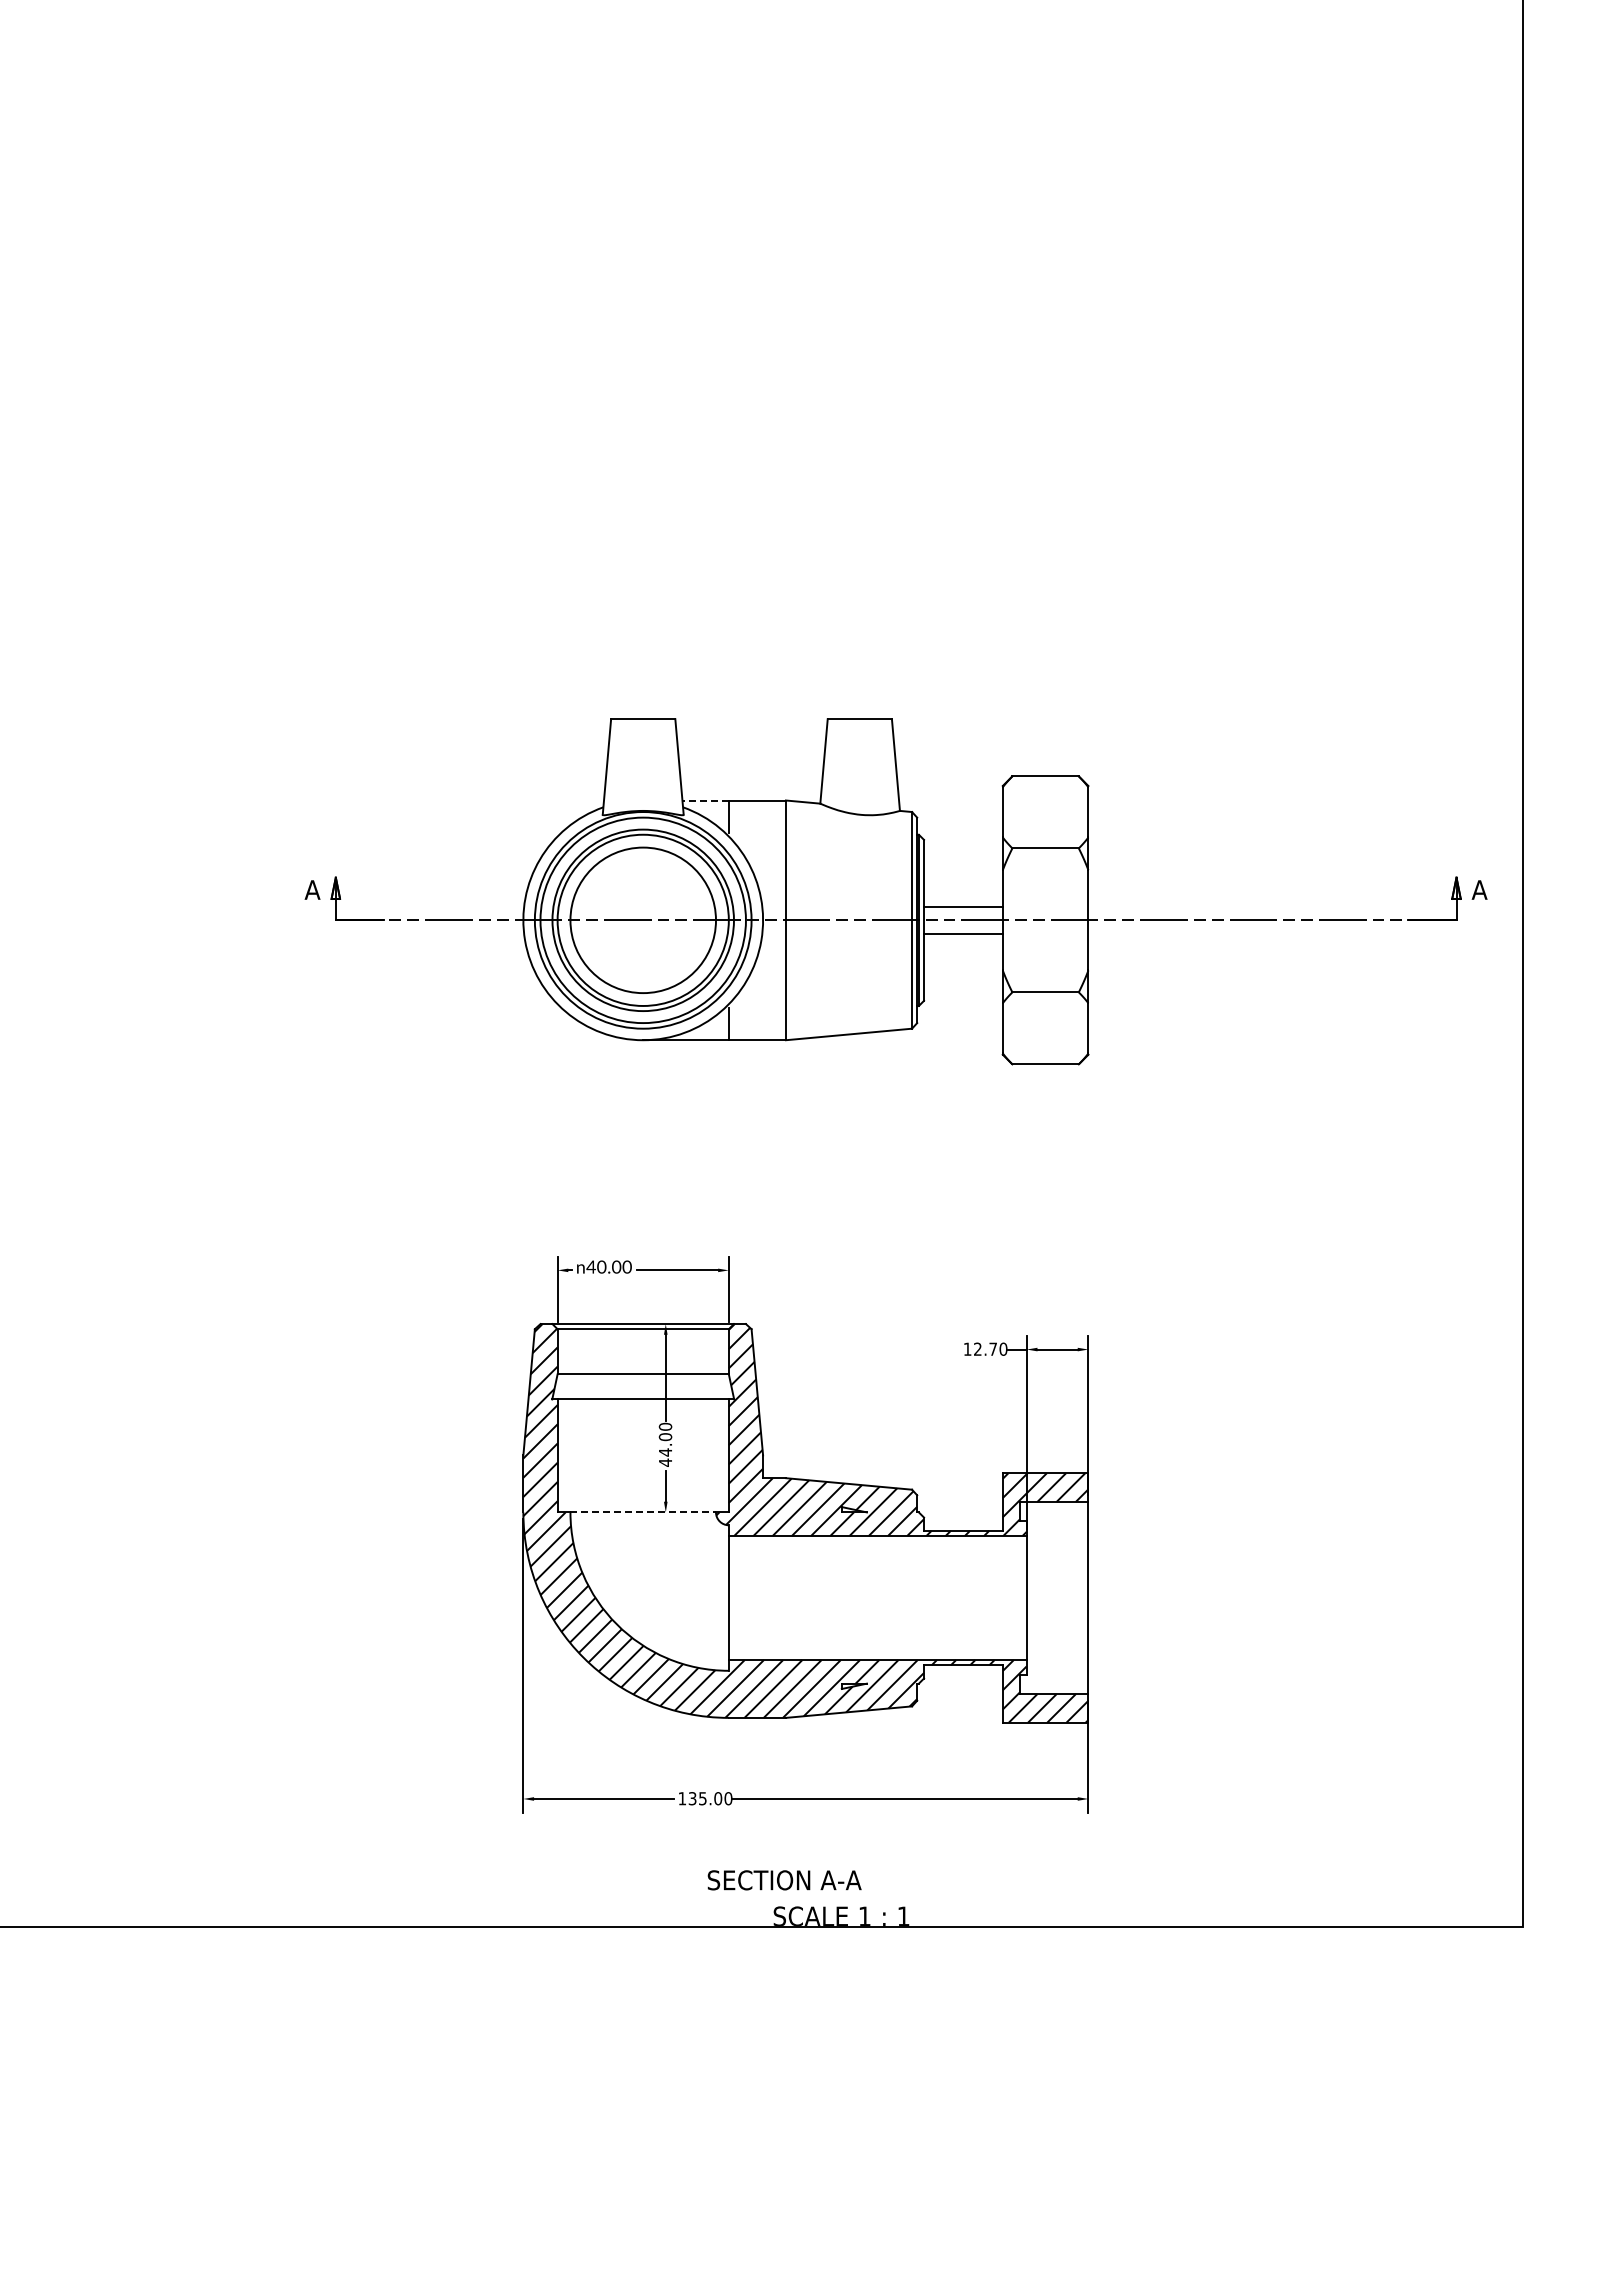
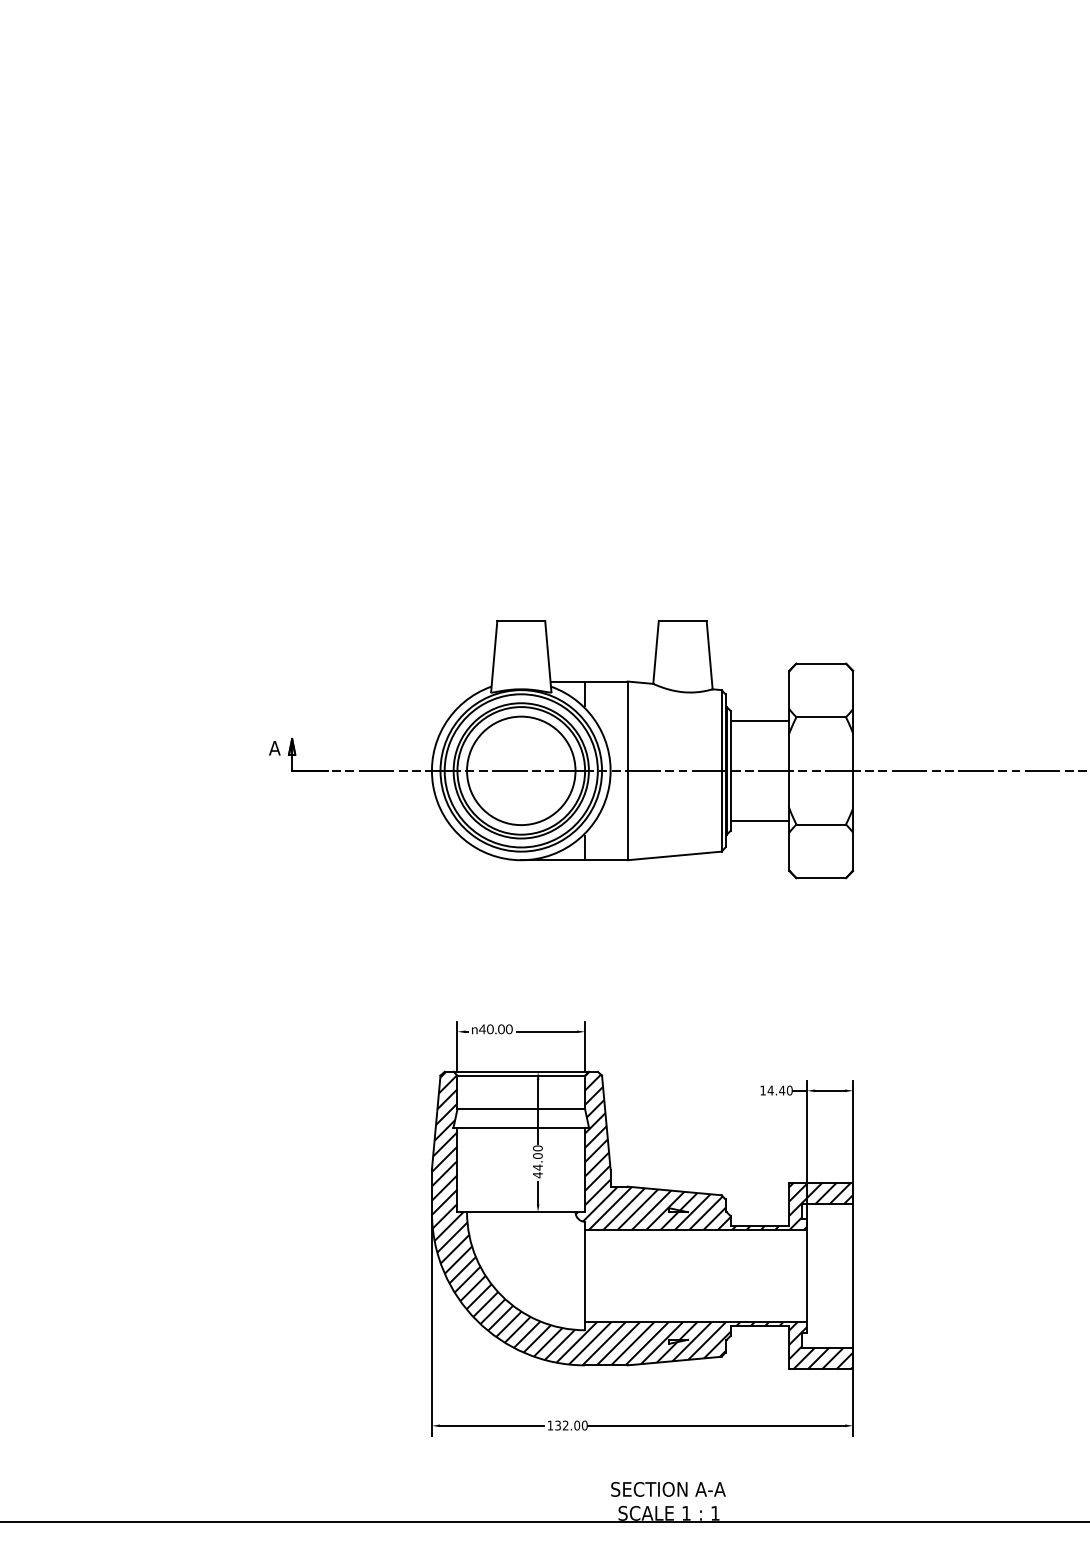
line: (705, 800) -> (567, 681), dashed -> solid
line: (963, 907) -> (760, 721), moved
line: (963, 933) -> (760, 820), moved
text: (985, 1348) -> (776, 1090), 12.70 -> 14.40
line: (643, 1512) -> (521, 1212), dashed -> solid
text: (702, 1798) -> (565, 1425), 135.00 -> 132.00
text: (784, 1880) -> (668, 1489), moved

